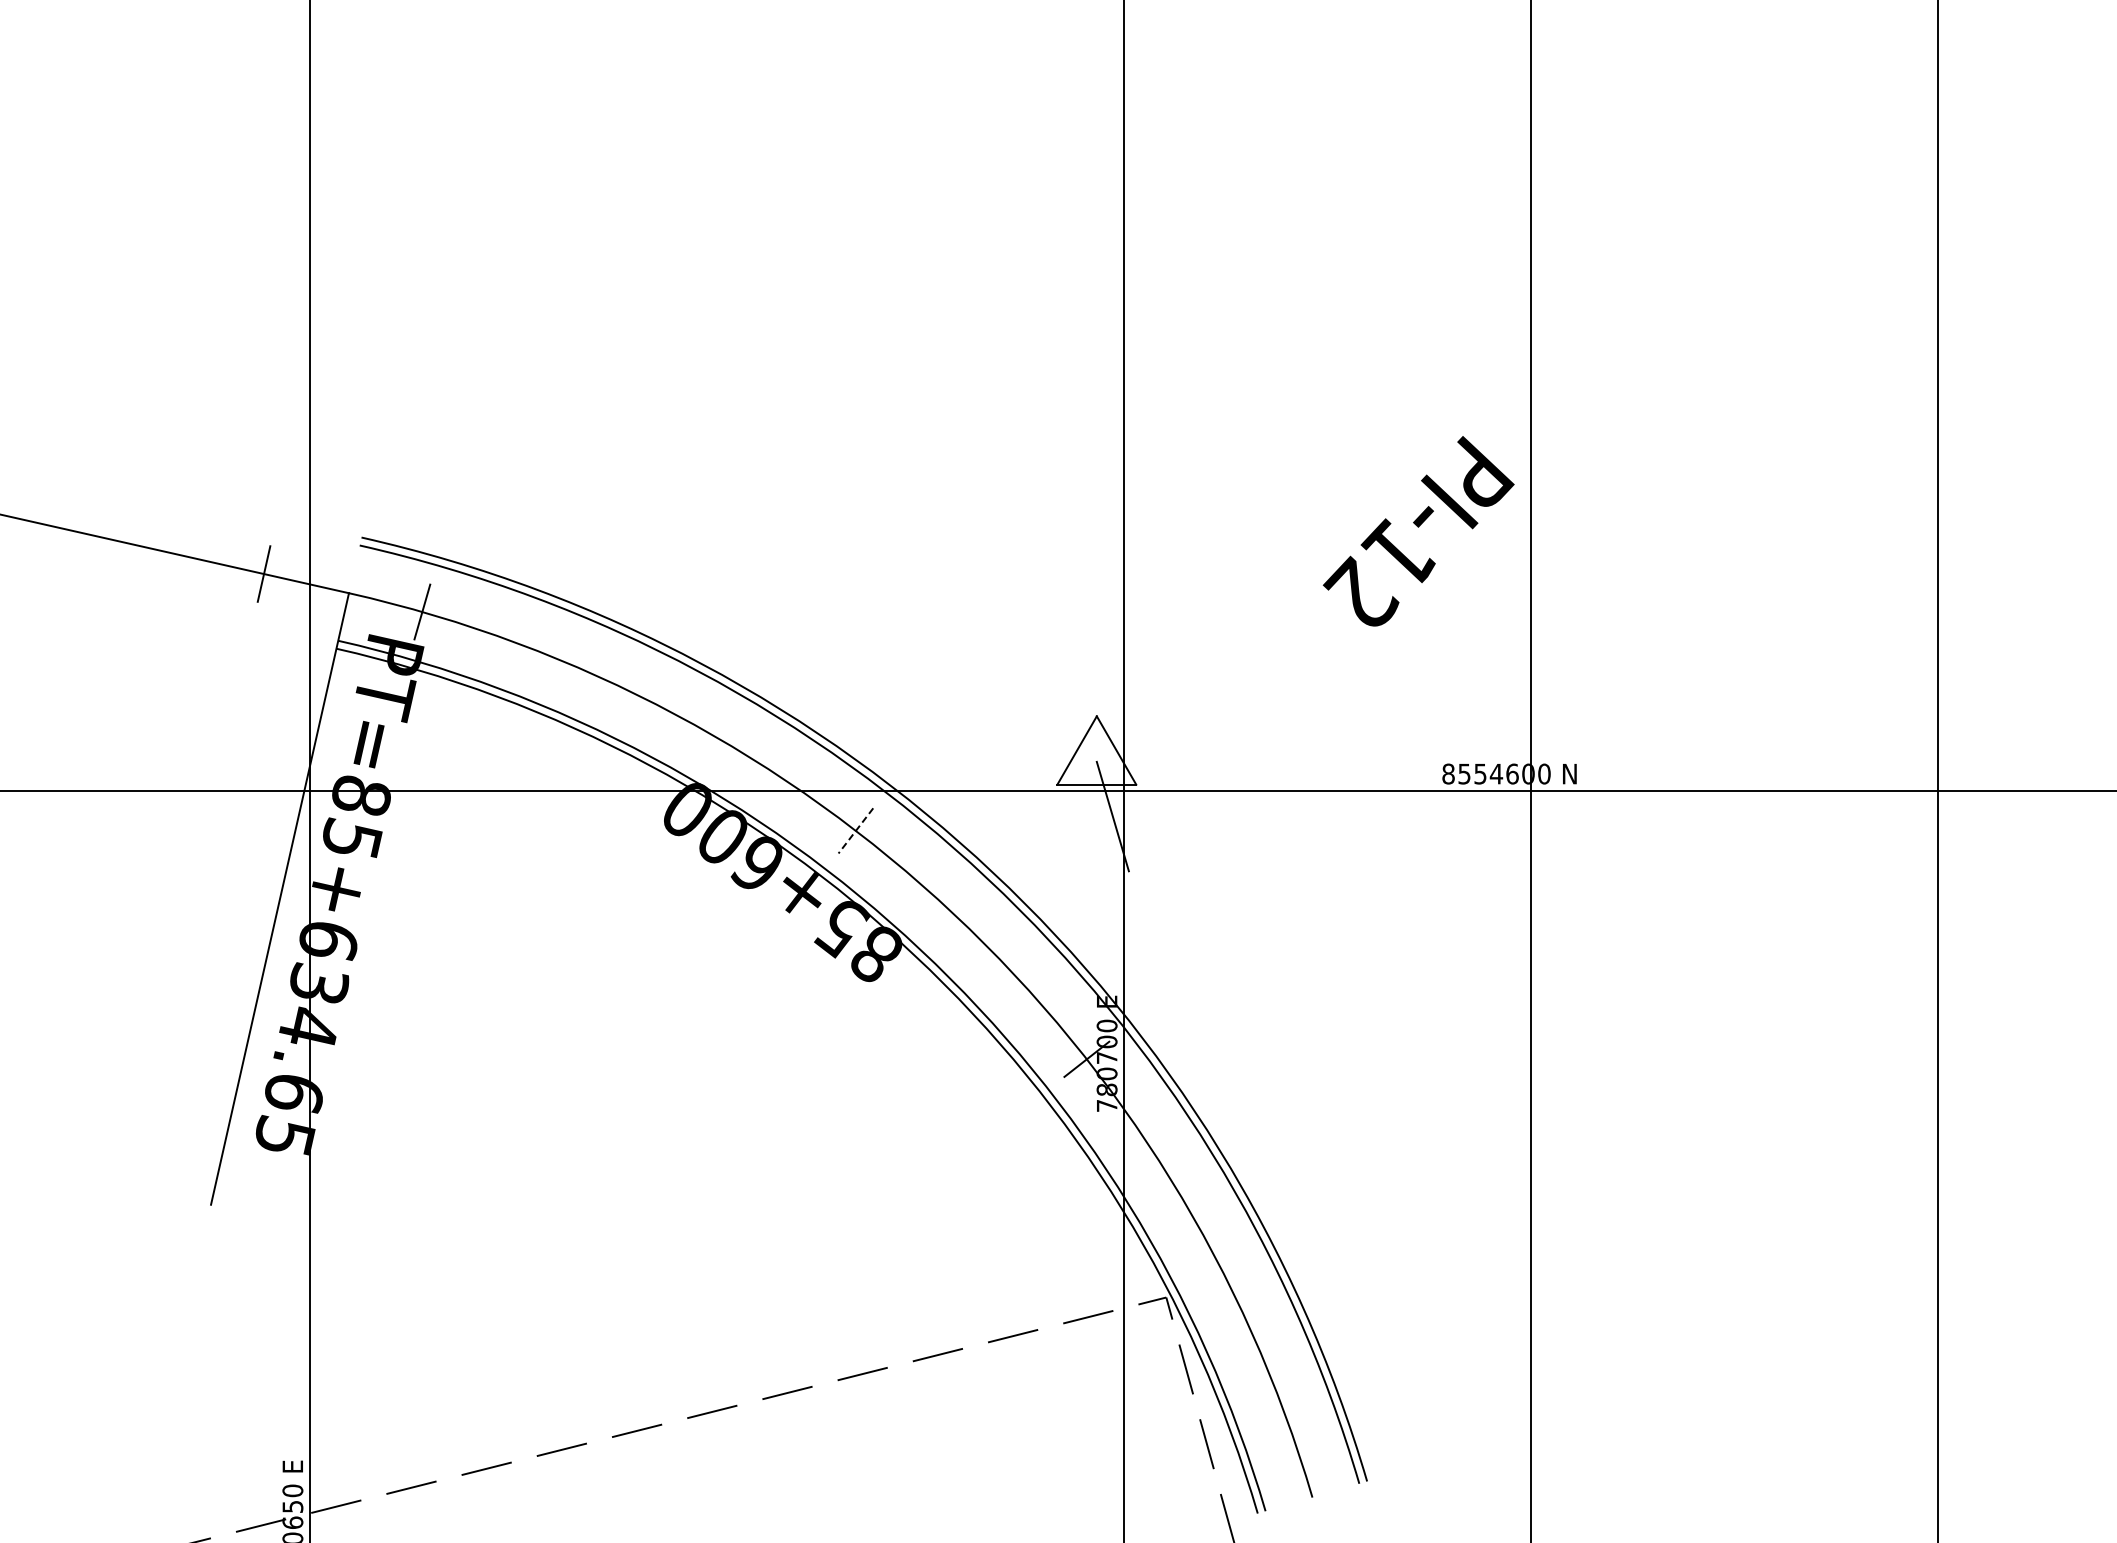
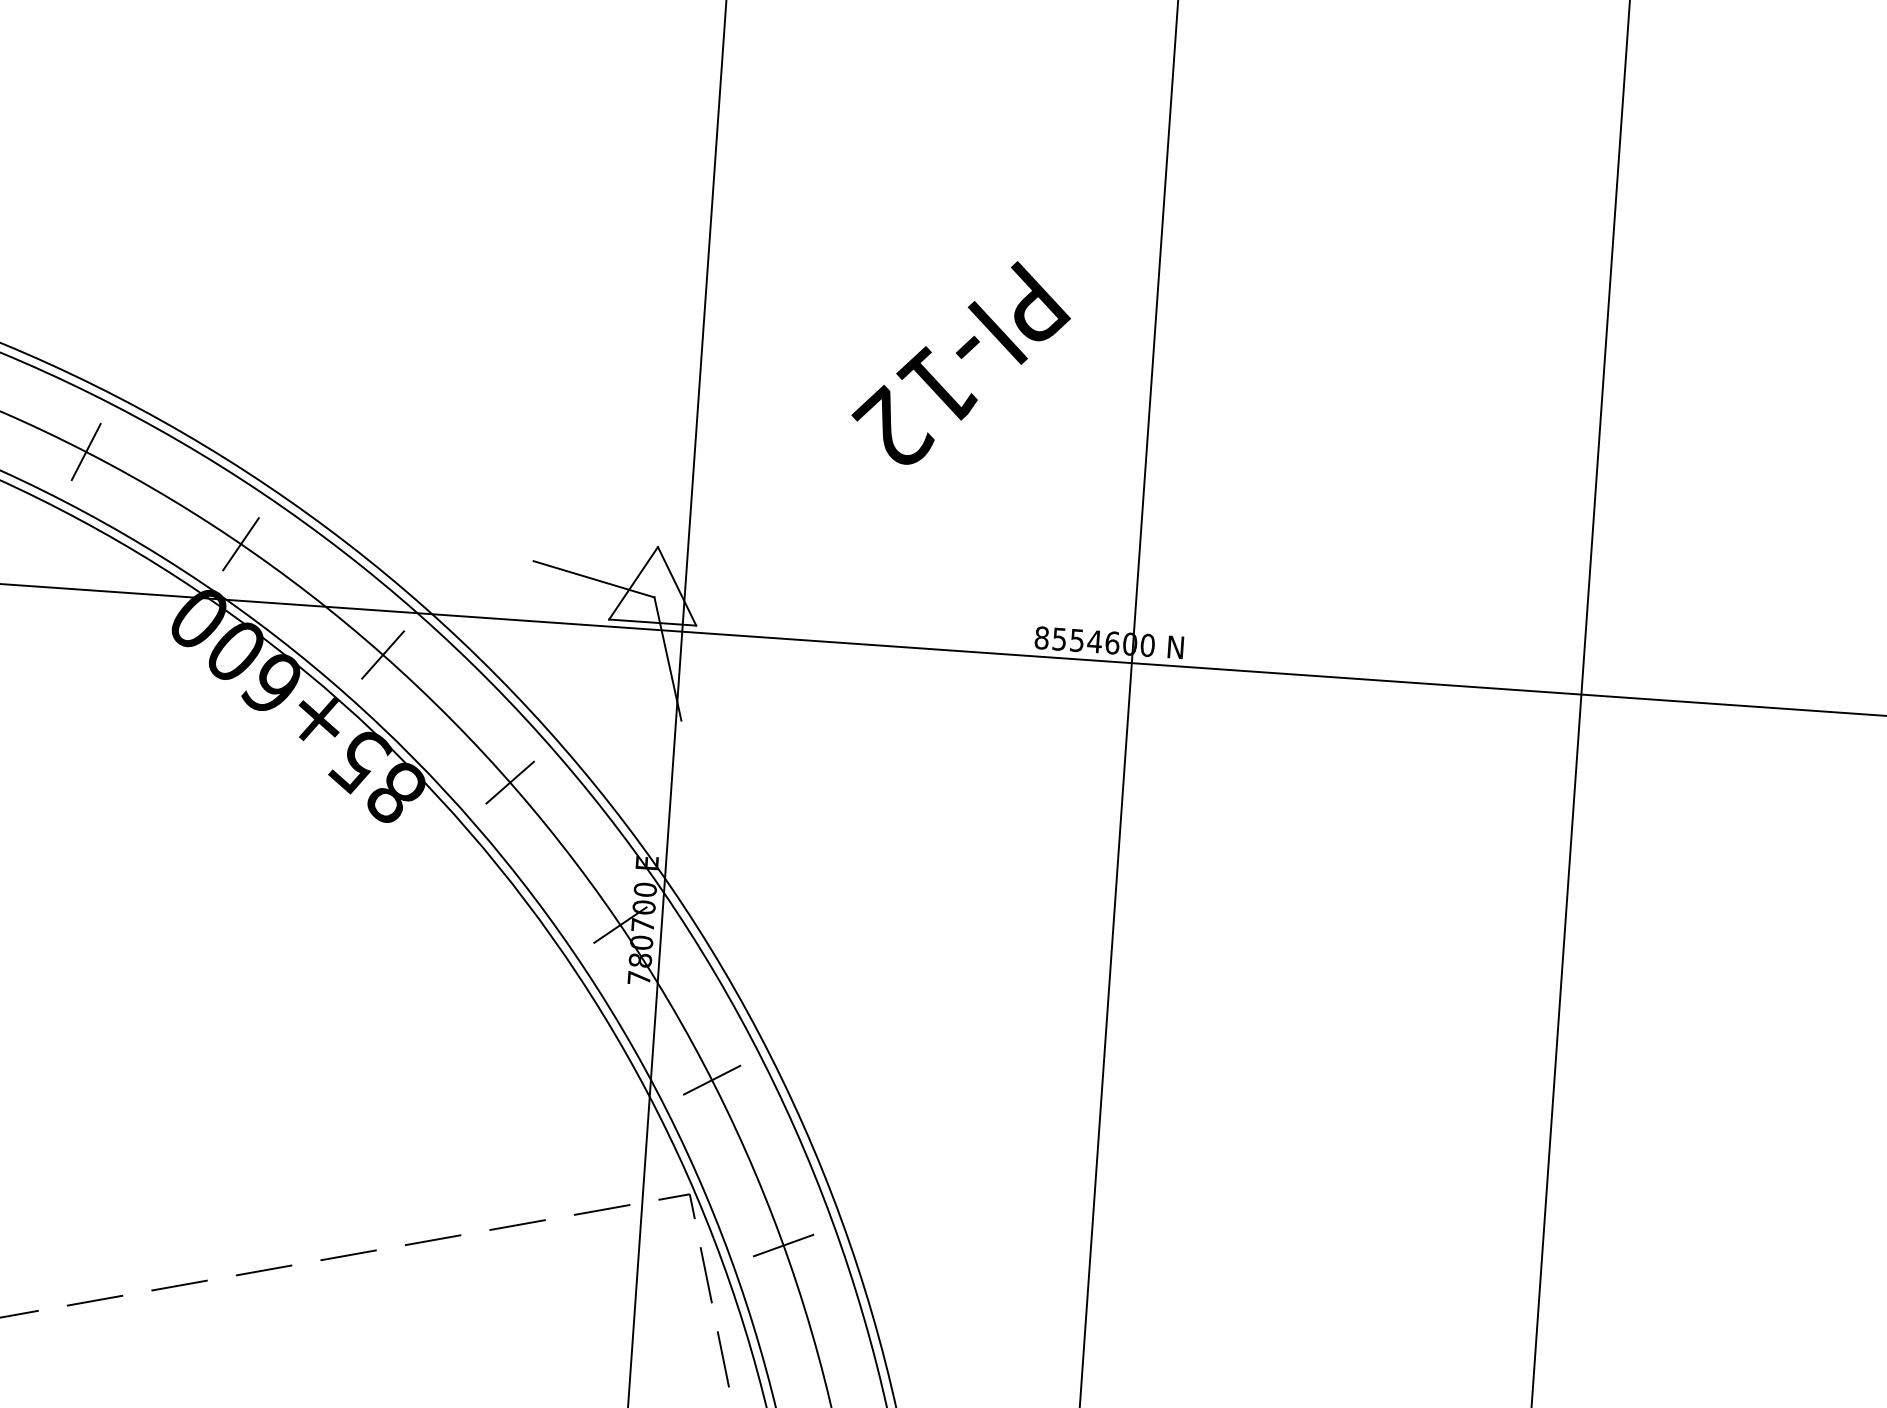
text: (1418, 531) -> (961, 363), moved
line: (575, 666) -> (86, 451), added
line: (720, 739) -> (240, 543), added
line: (1040, 748) -> (593, 578), added
line: (855, 831) -> (382, 655), dashed -> solid
line: (978, 937) -> (510, 782), added
line: (1178, 1193) -> (711, 1080), added
line: (1254, 1337) -> (784, 1245), added

